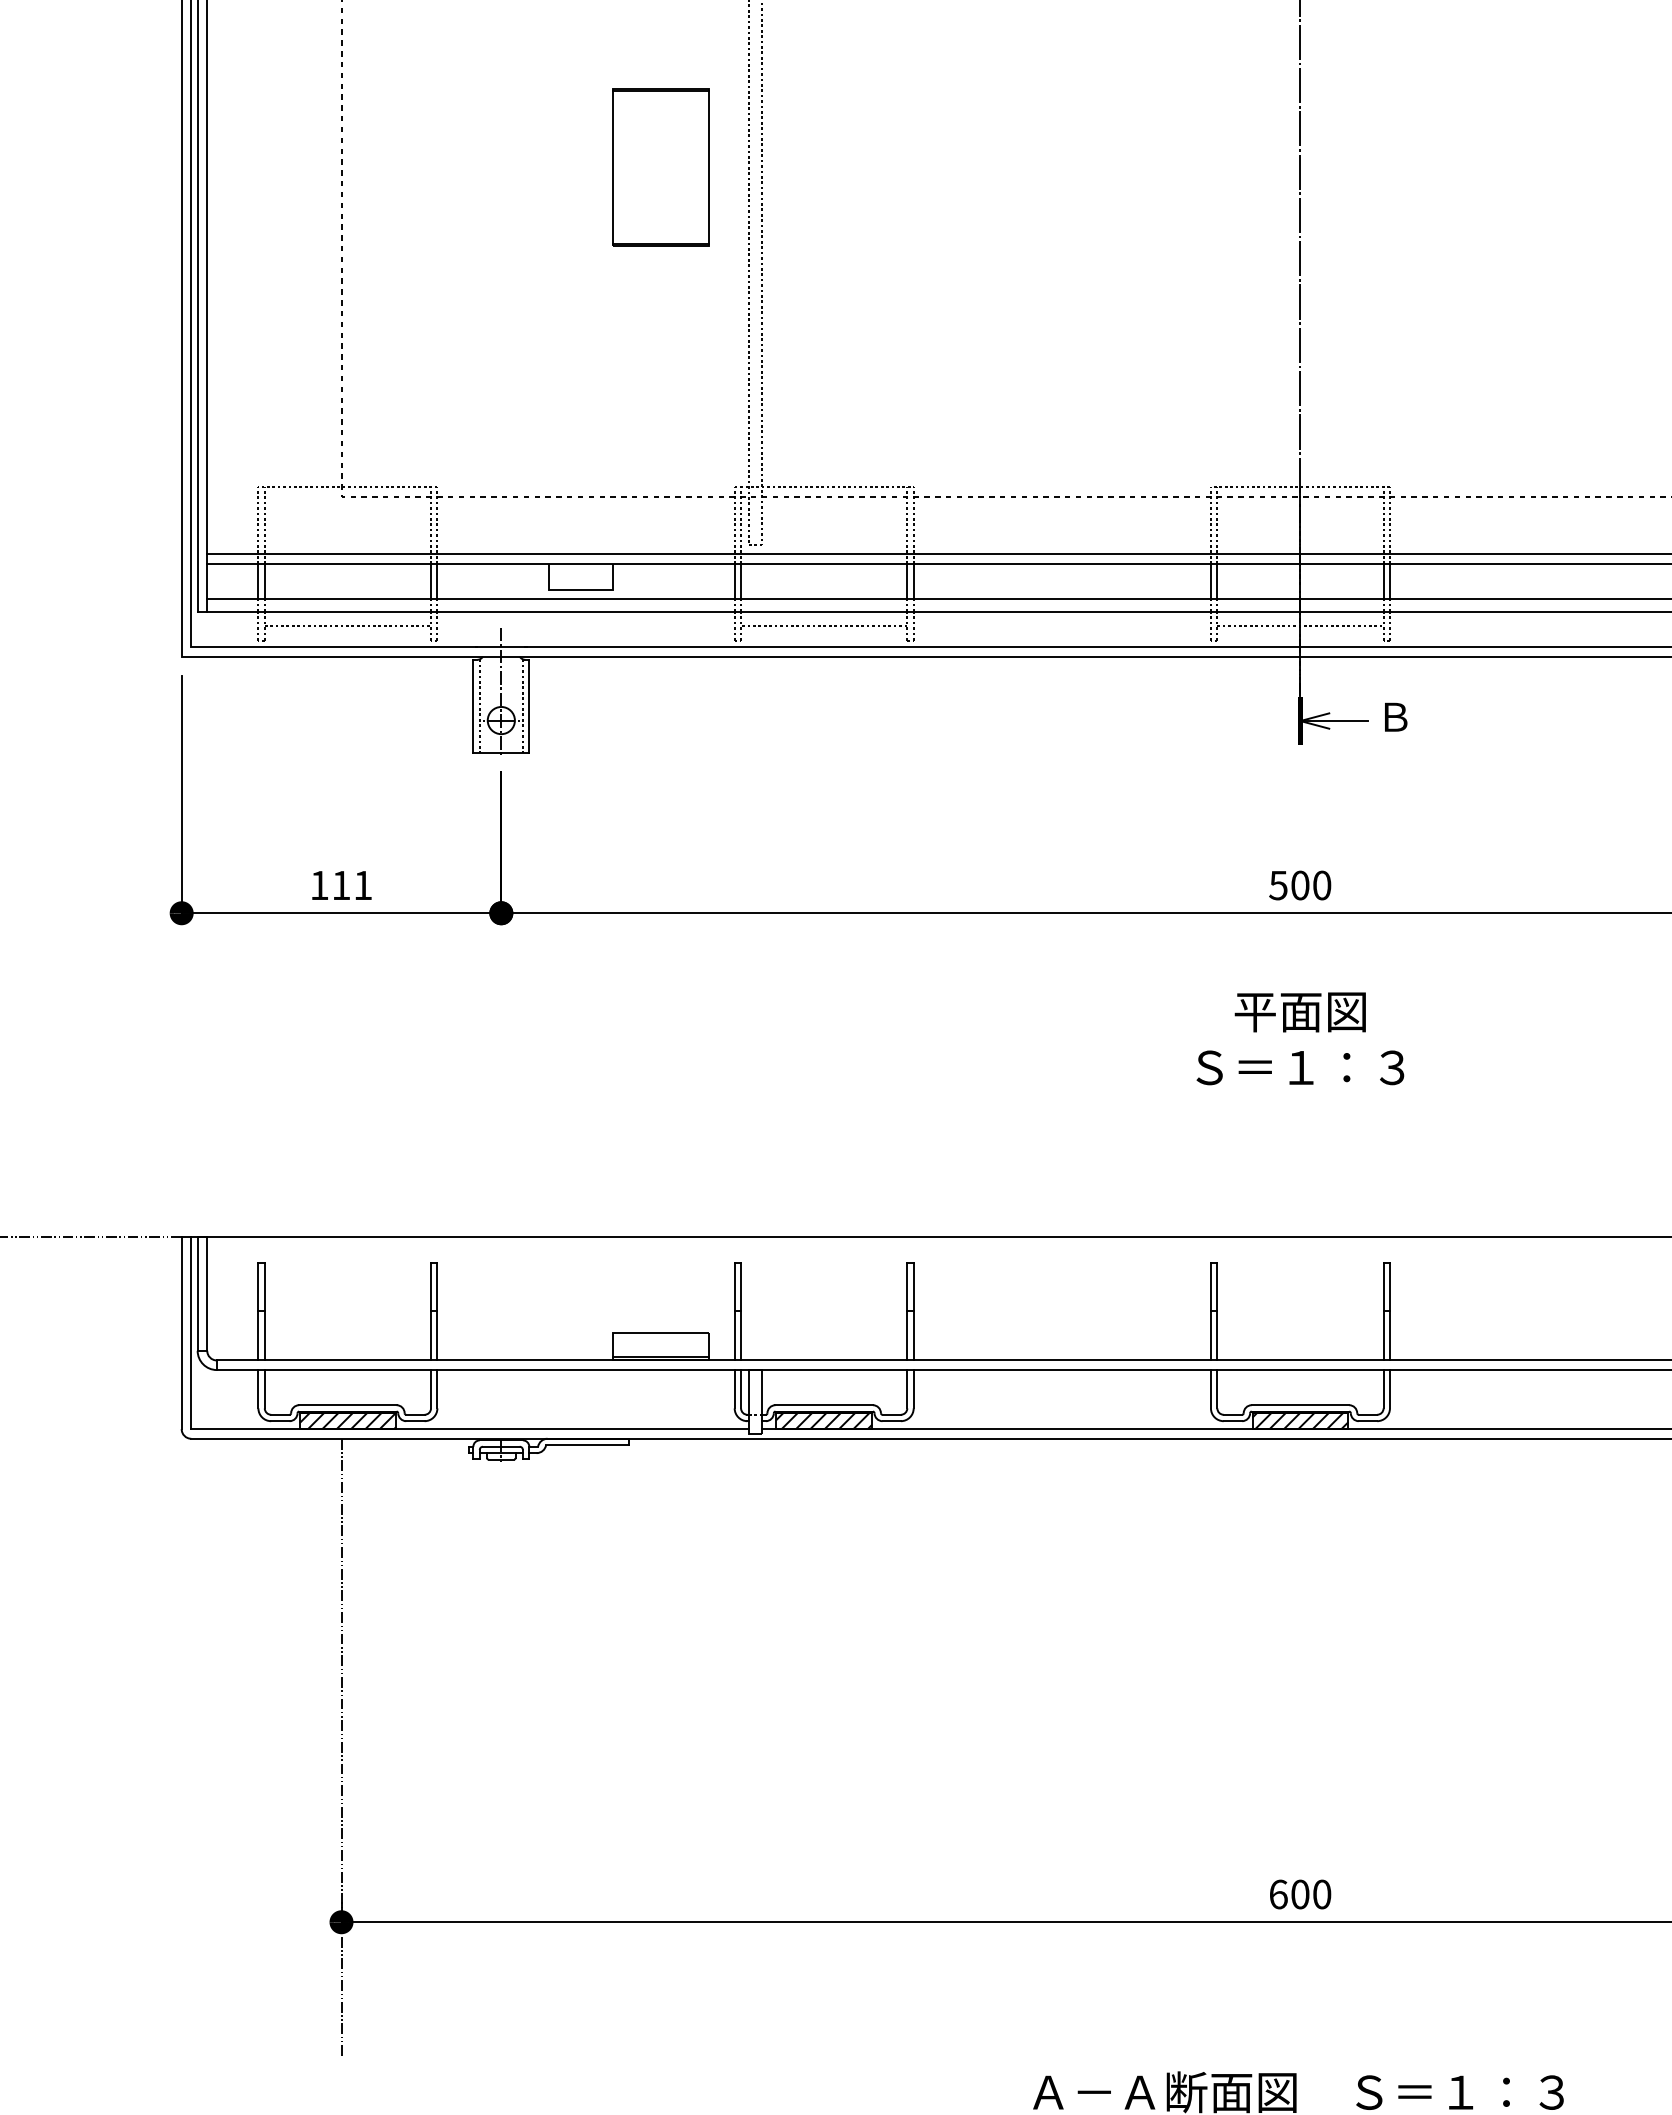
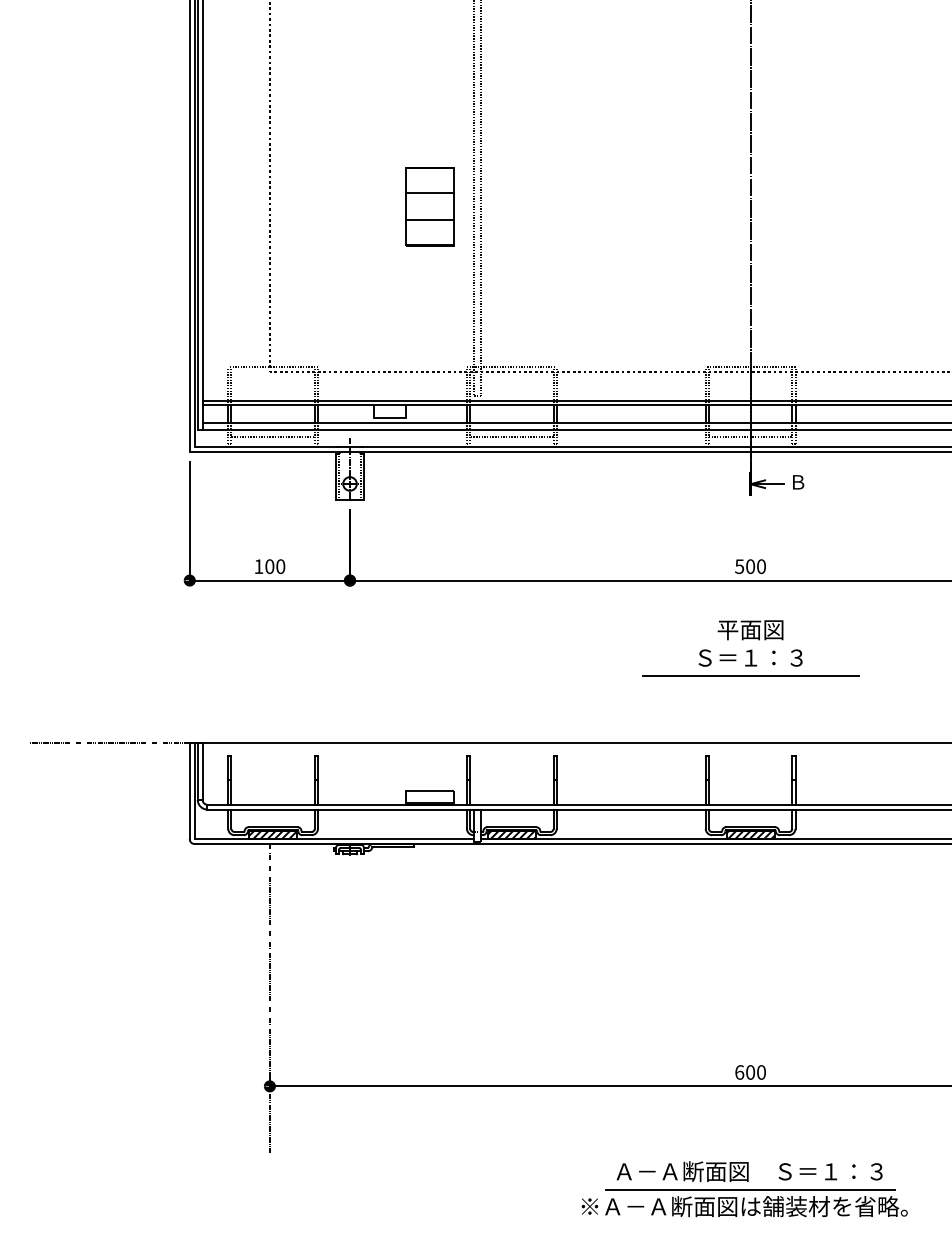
line: (661, 141) -> (430, 193), added
line: (661, 194) -> (430, 220), added
text: (352, 885) -> (275, 566), 111 -> 100
line: (1300, 1104) -> (750, 676), added

